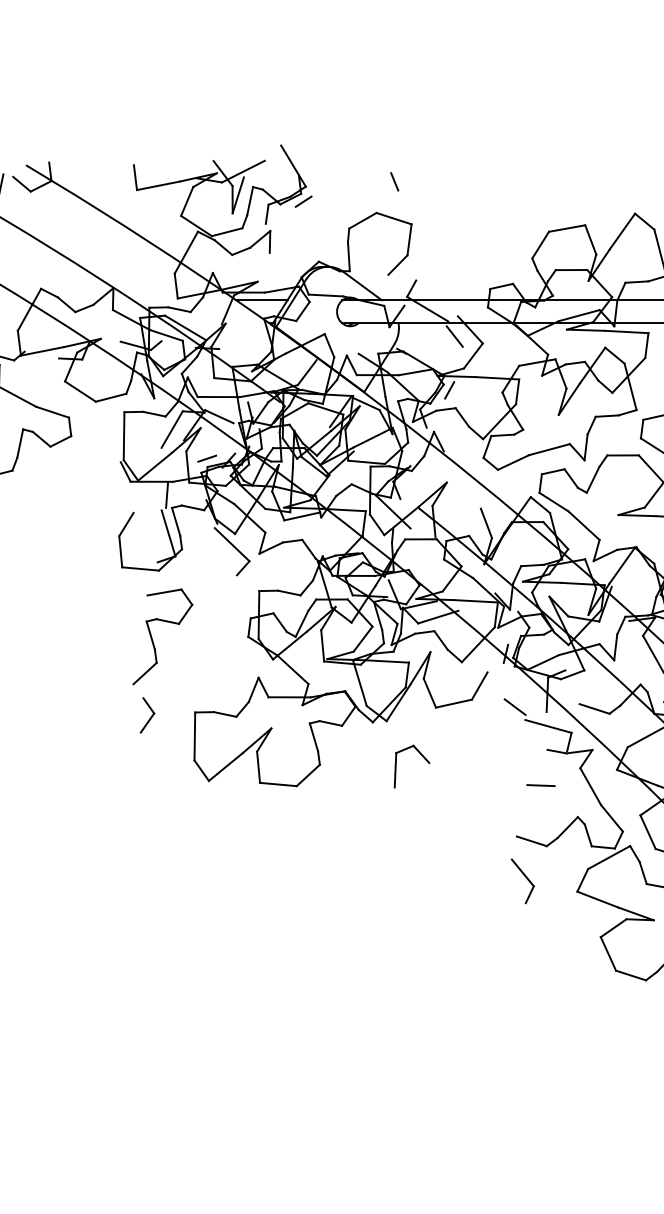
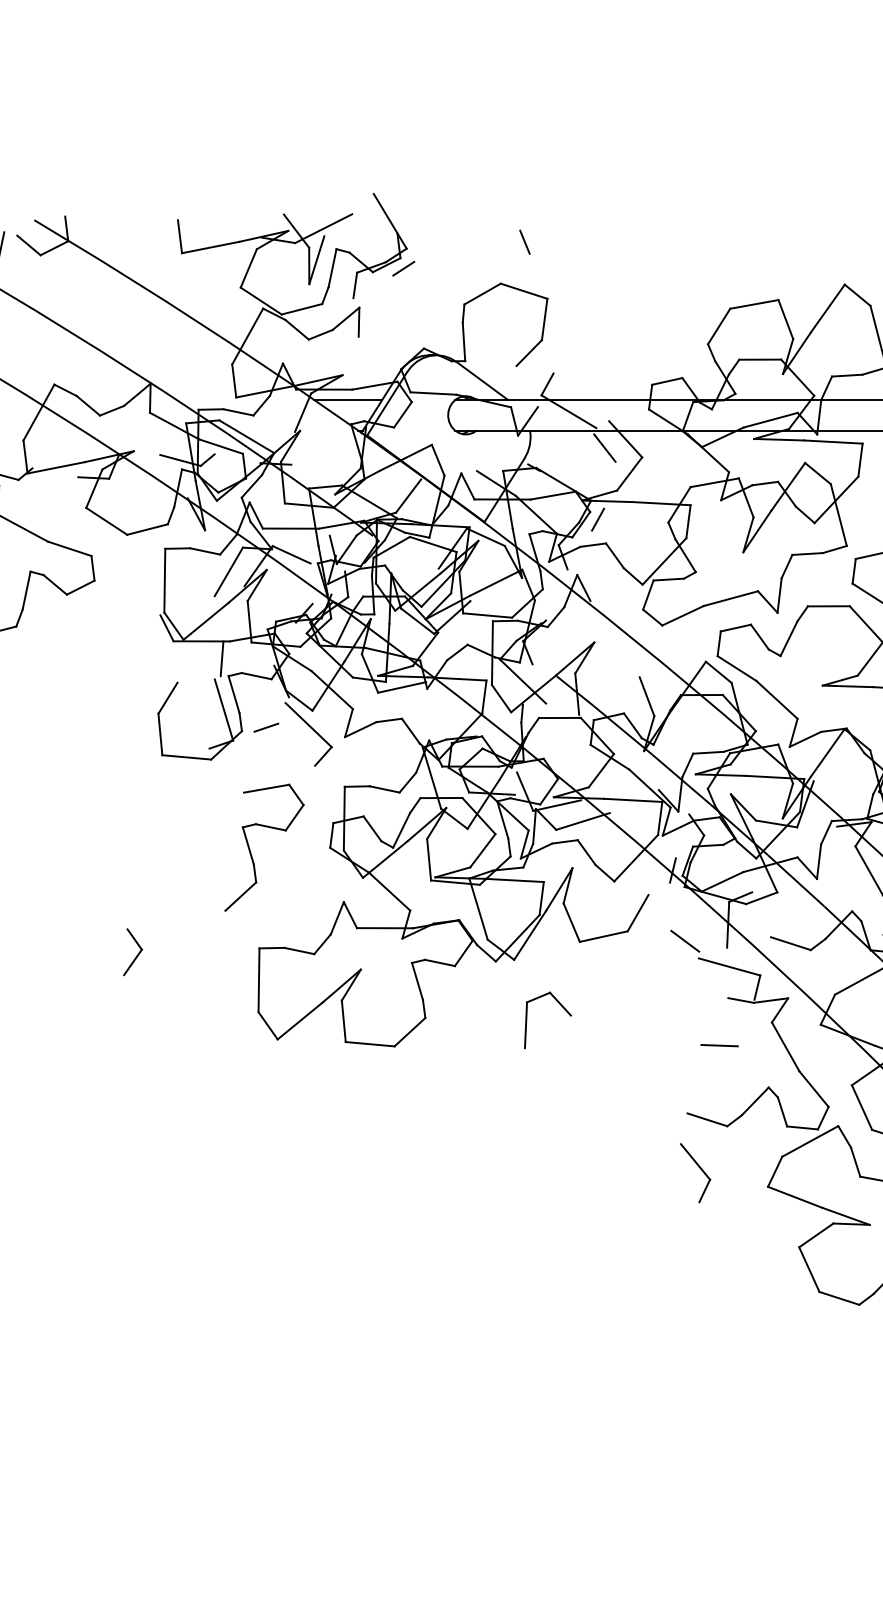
line: (207, 458) -> (266, 727), moved
part: (153, 640) -> (251, 852), moved
part: (147, 715) -> (132, 952), moved

